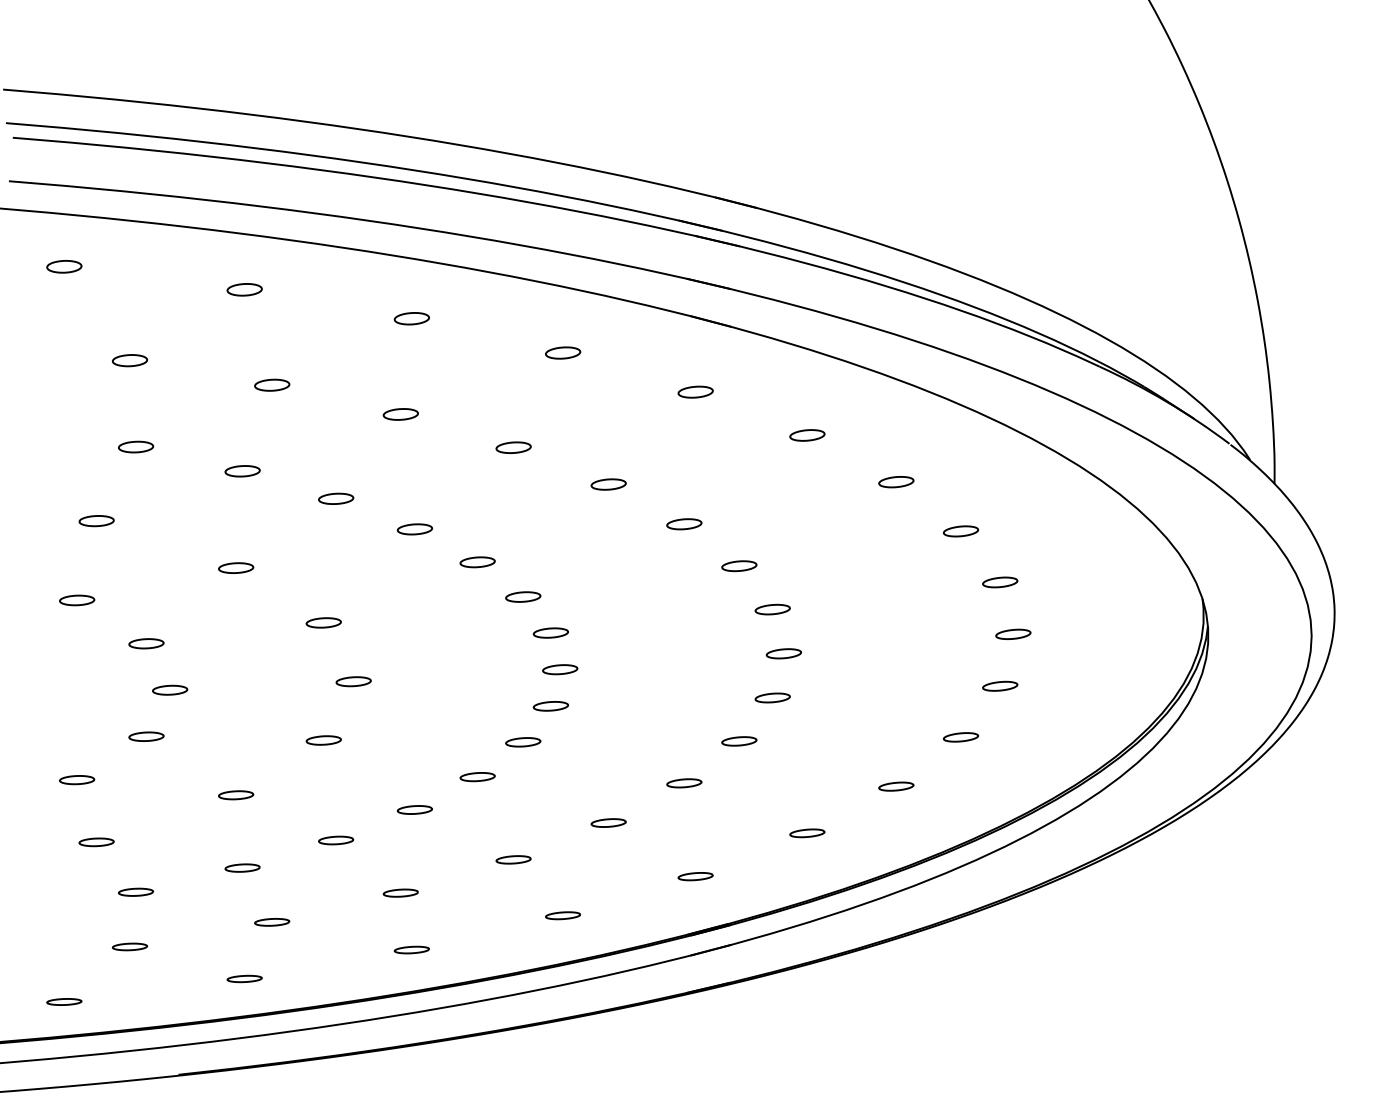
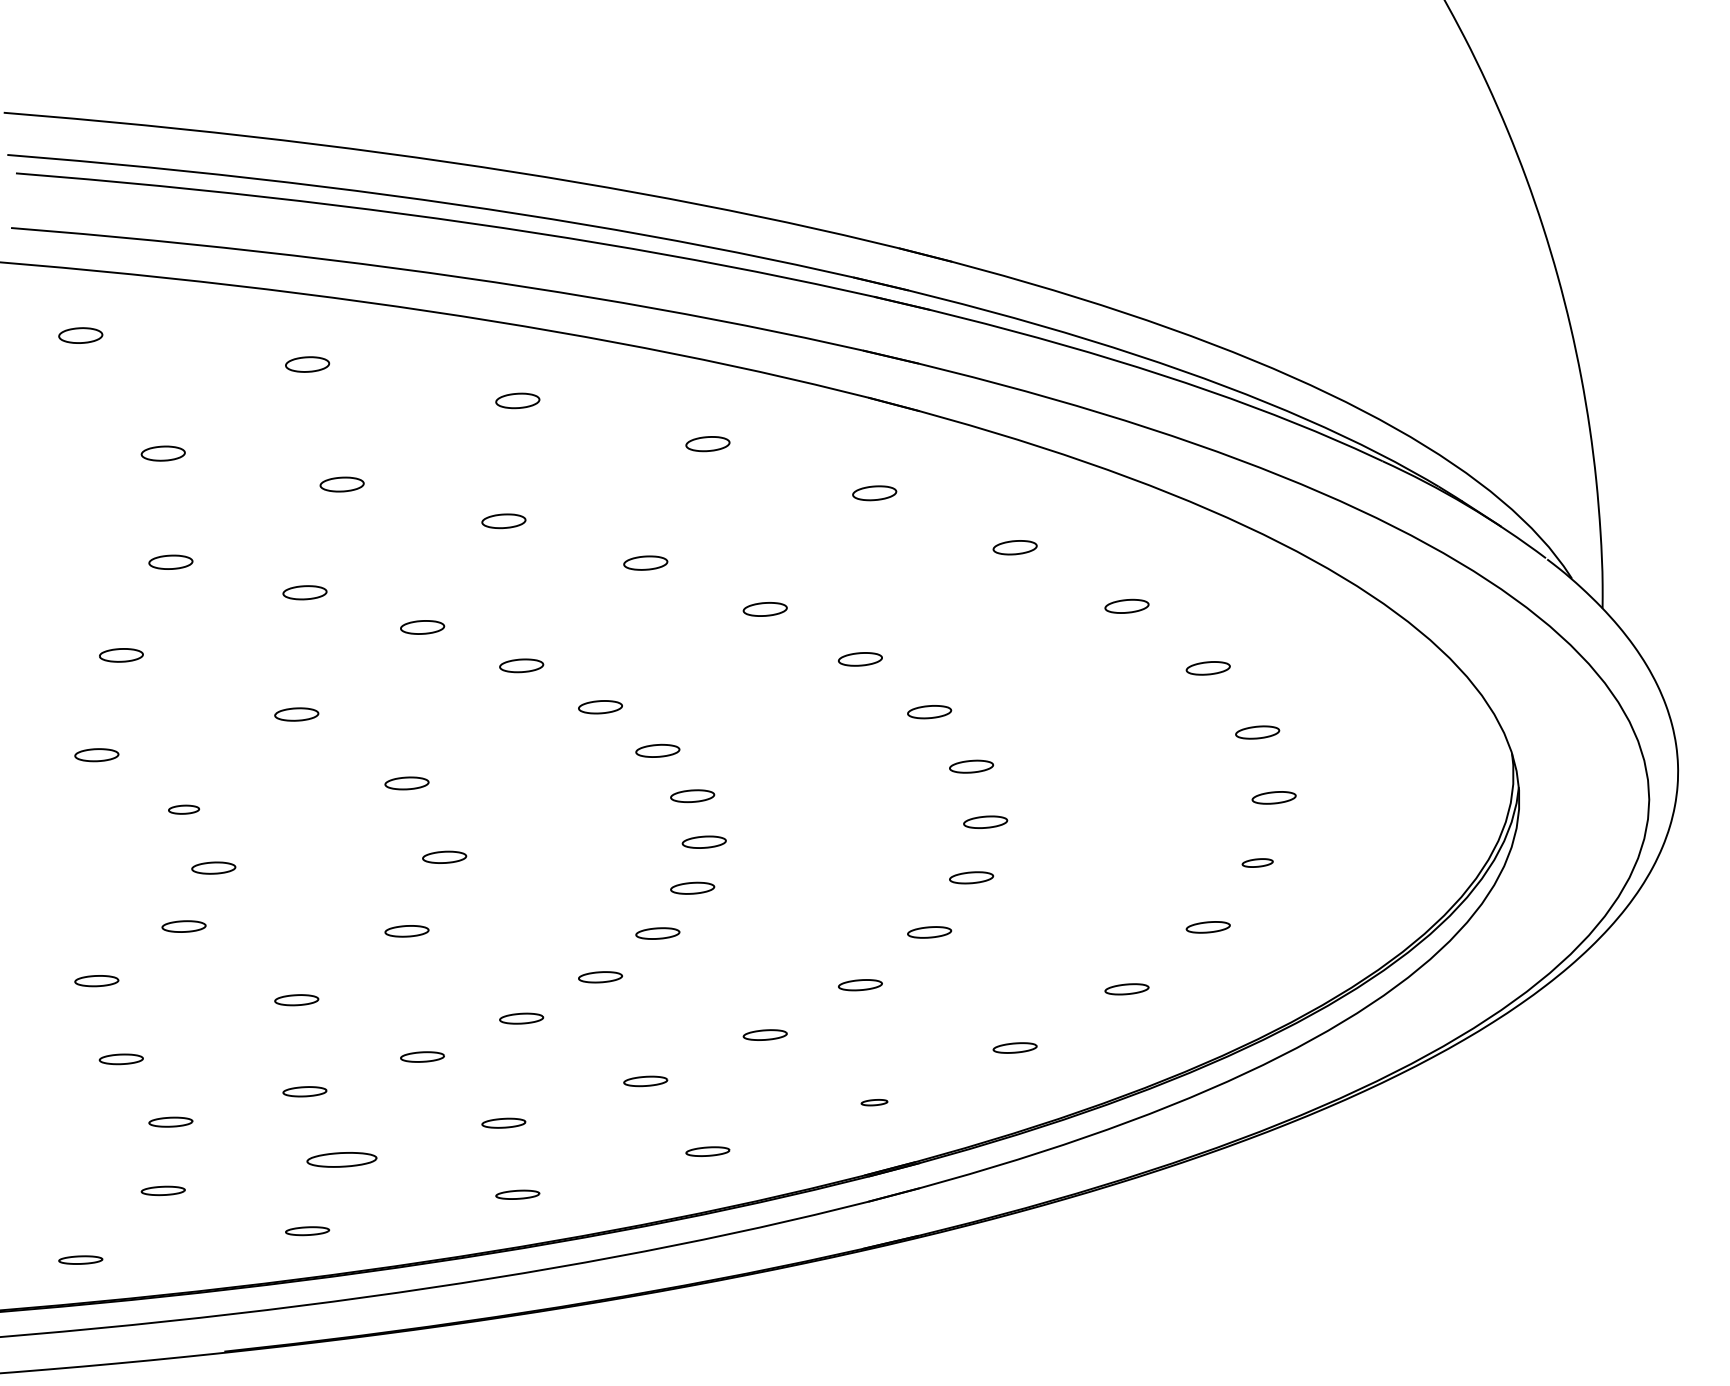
part: (146, 643) -> (184, 809), size x0.7
part: (1000, 685) -> (1257, 862), size x0.7
part: (695, 876) -> (874, 1102), size x0.6
part: (272, 922) -> (342, 1160), size x1.6

